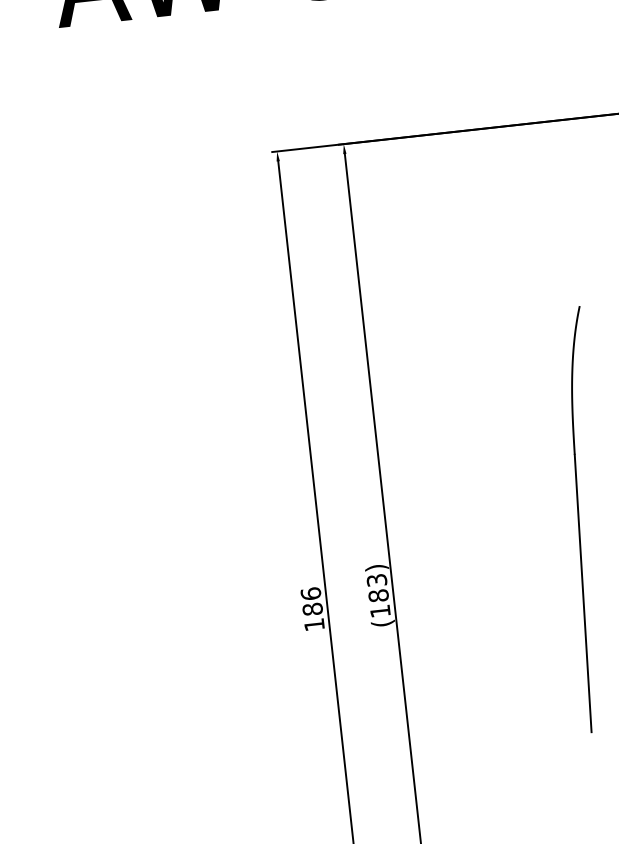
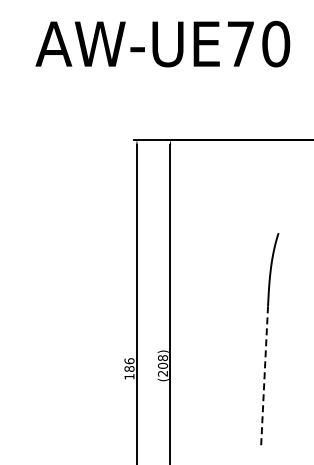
line: (582, 592) -> (264, 375), solid -> dashed
text: (377, 595) -> (162, 365), (183) -> (208)

